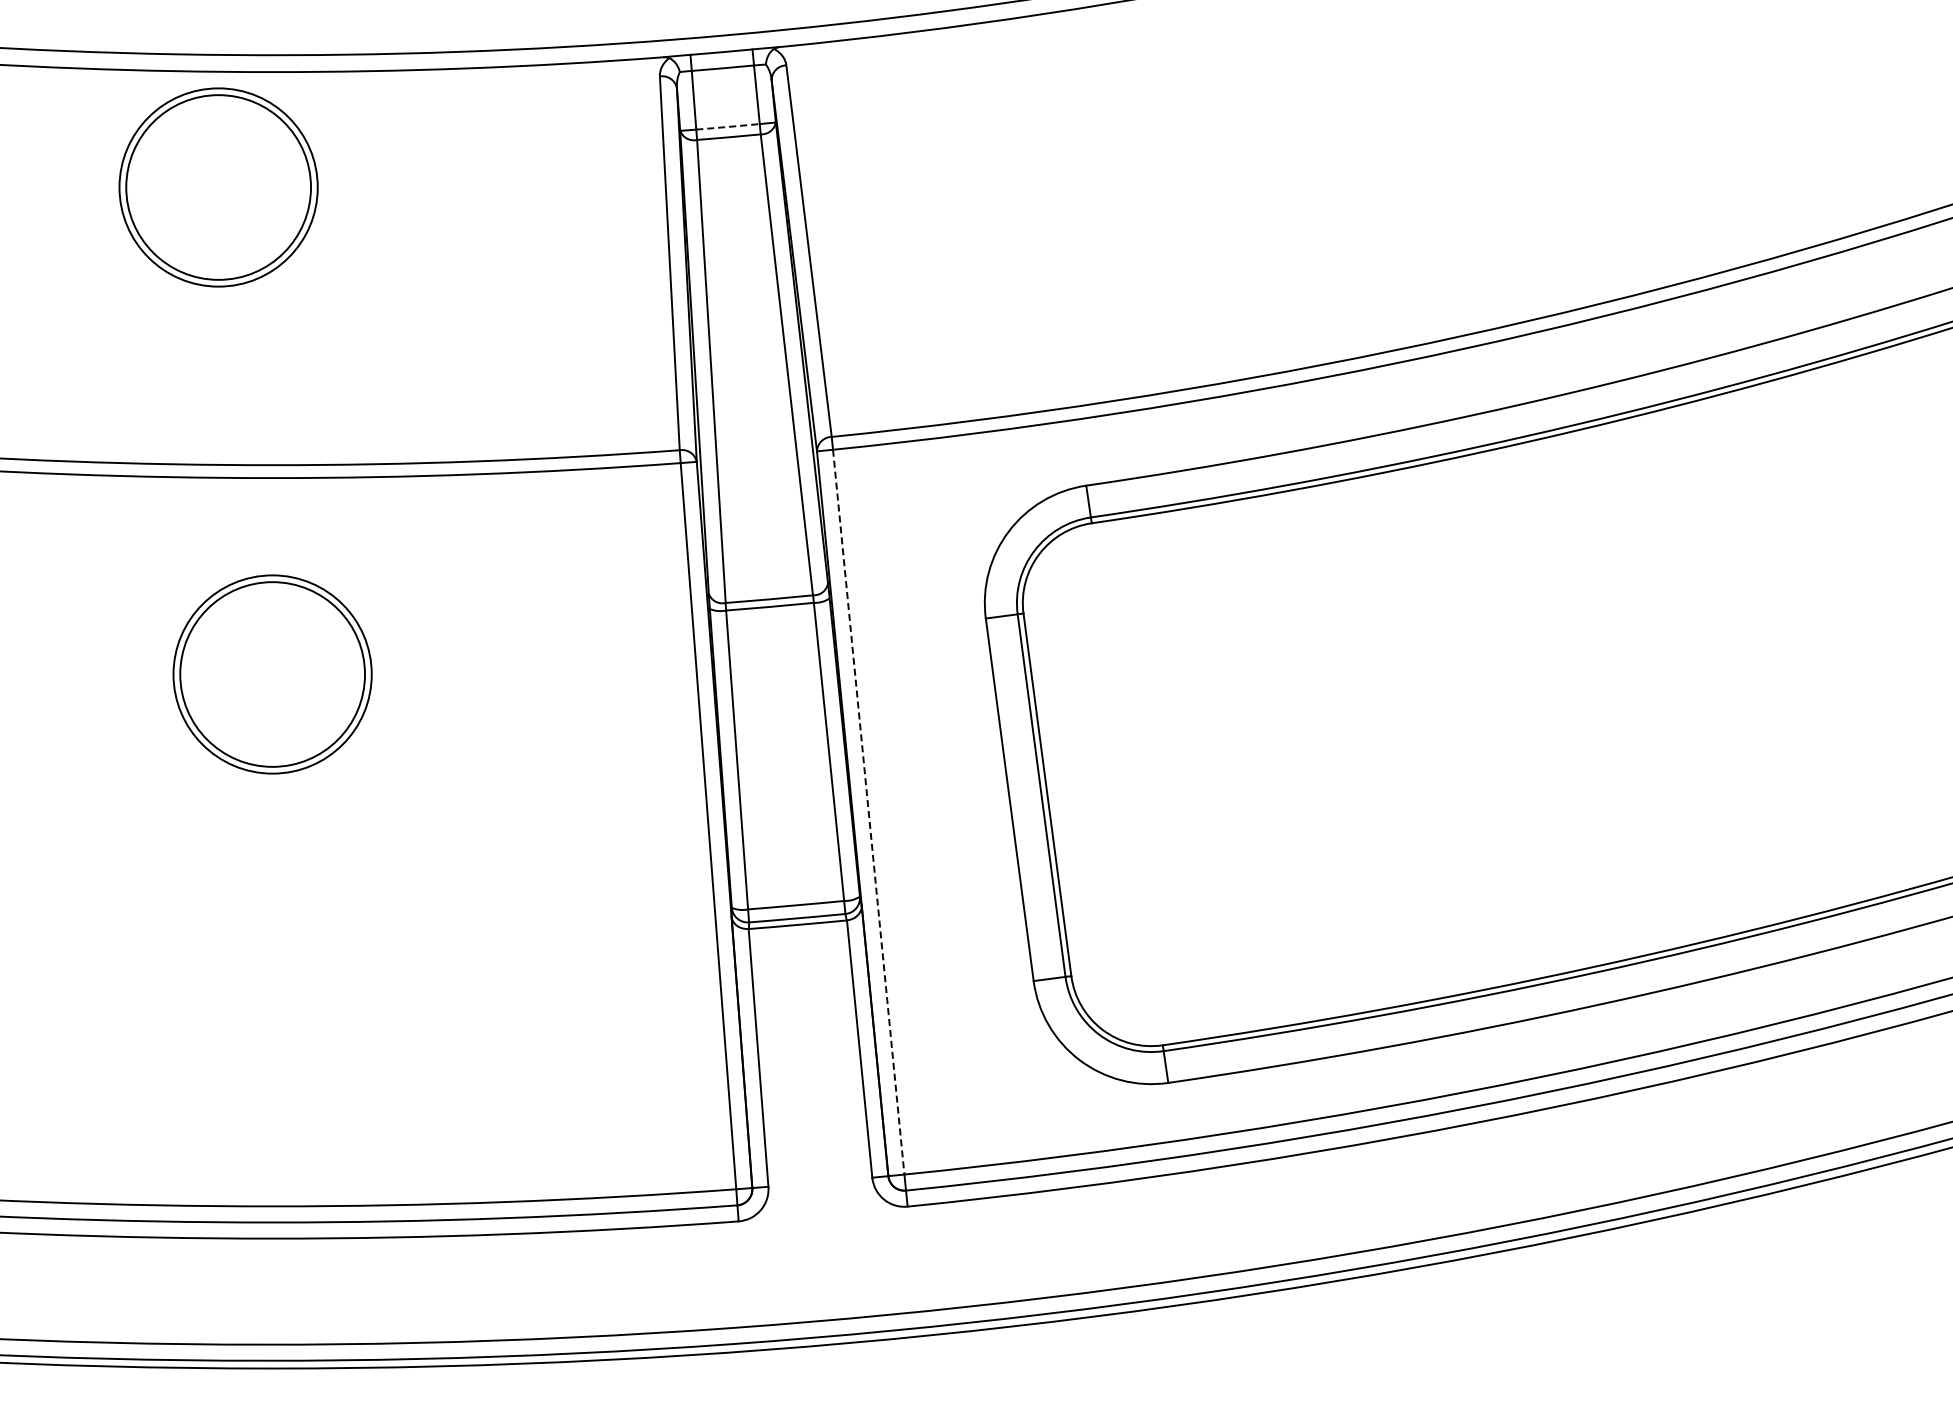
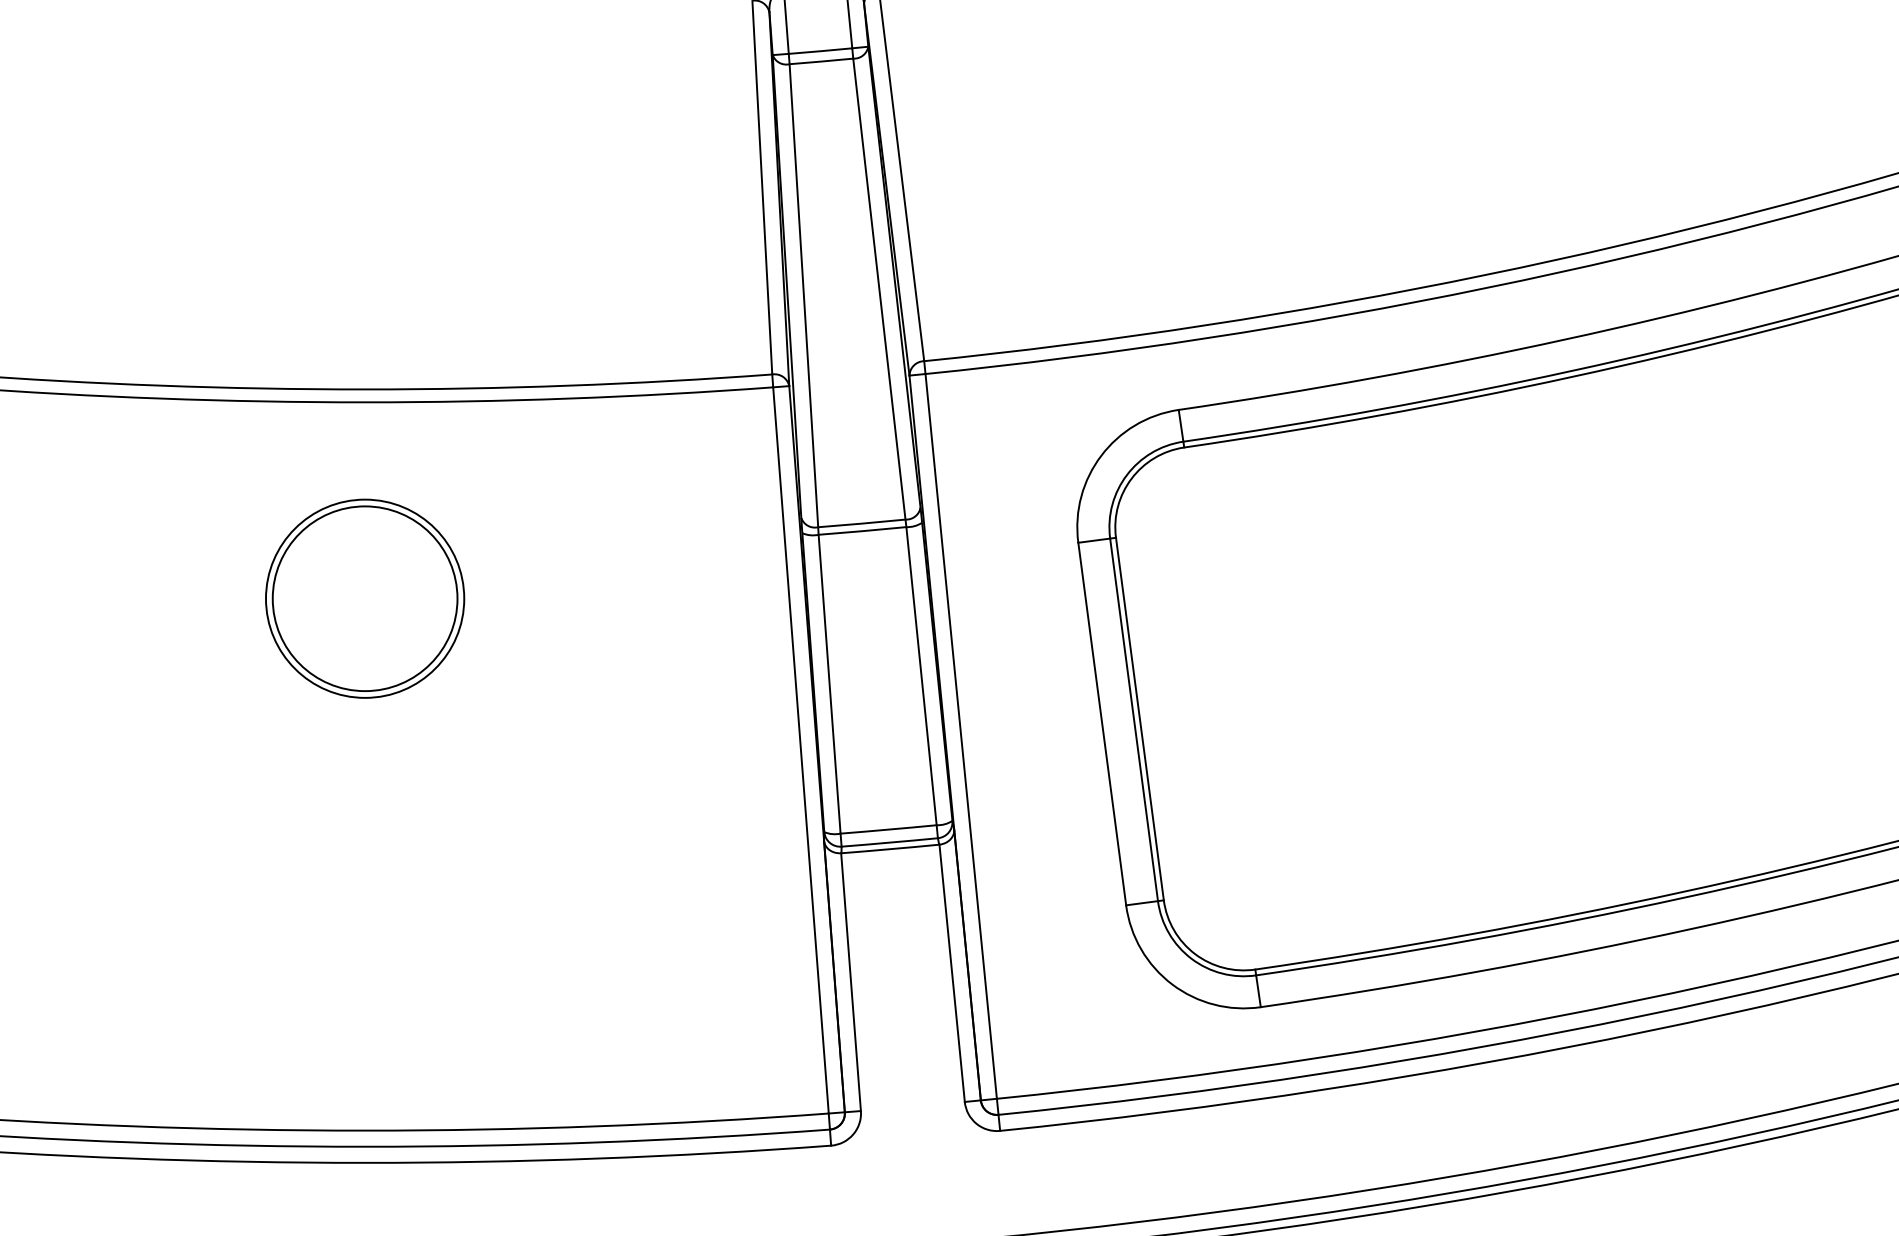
arc: (728, 126) -> (820, 50), dashed -> solid
part: (218, 187) -> (310, 111), removed
line: (868, 812) -> (960, 736), dashed -> solid

